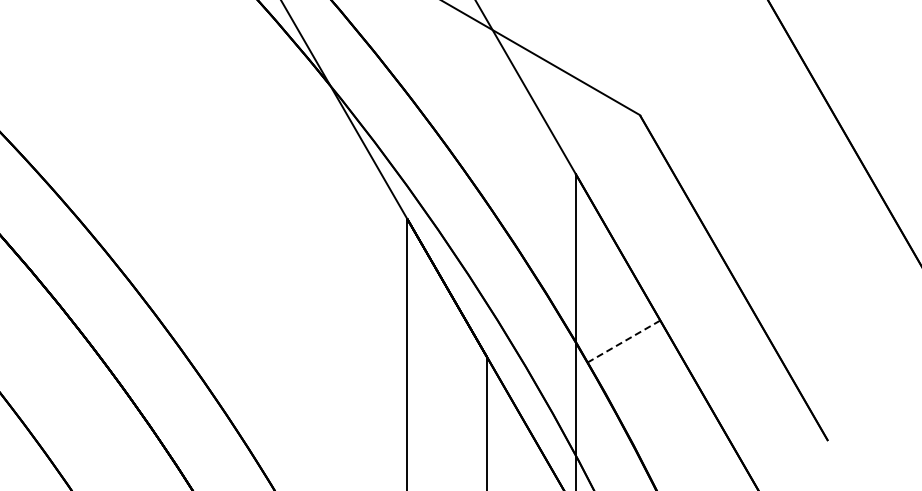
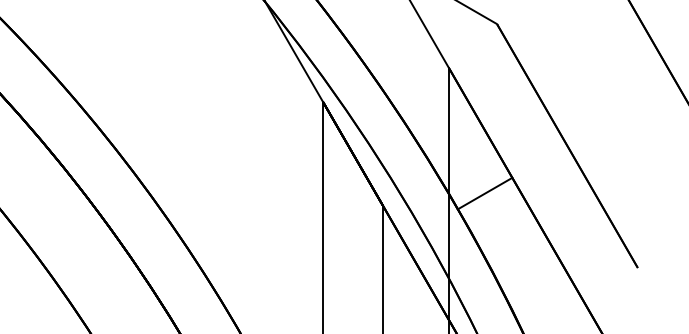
line: (624, 341) -> (485, 193), dashed -> solid

